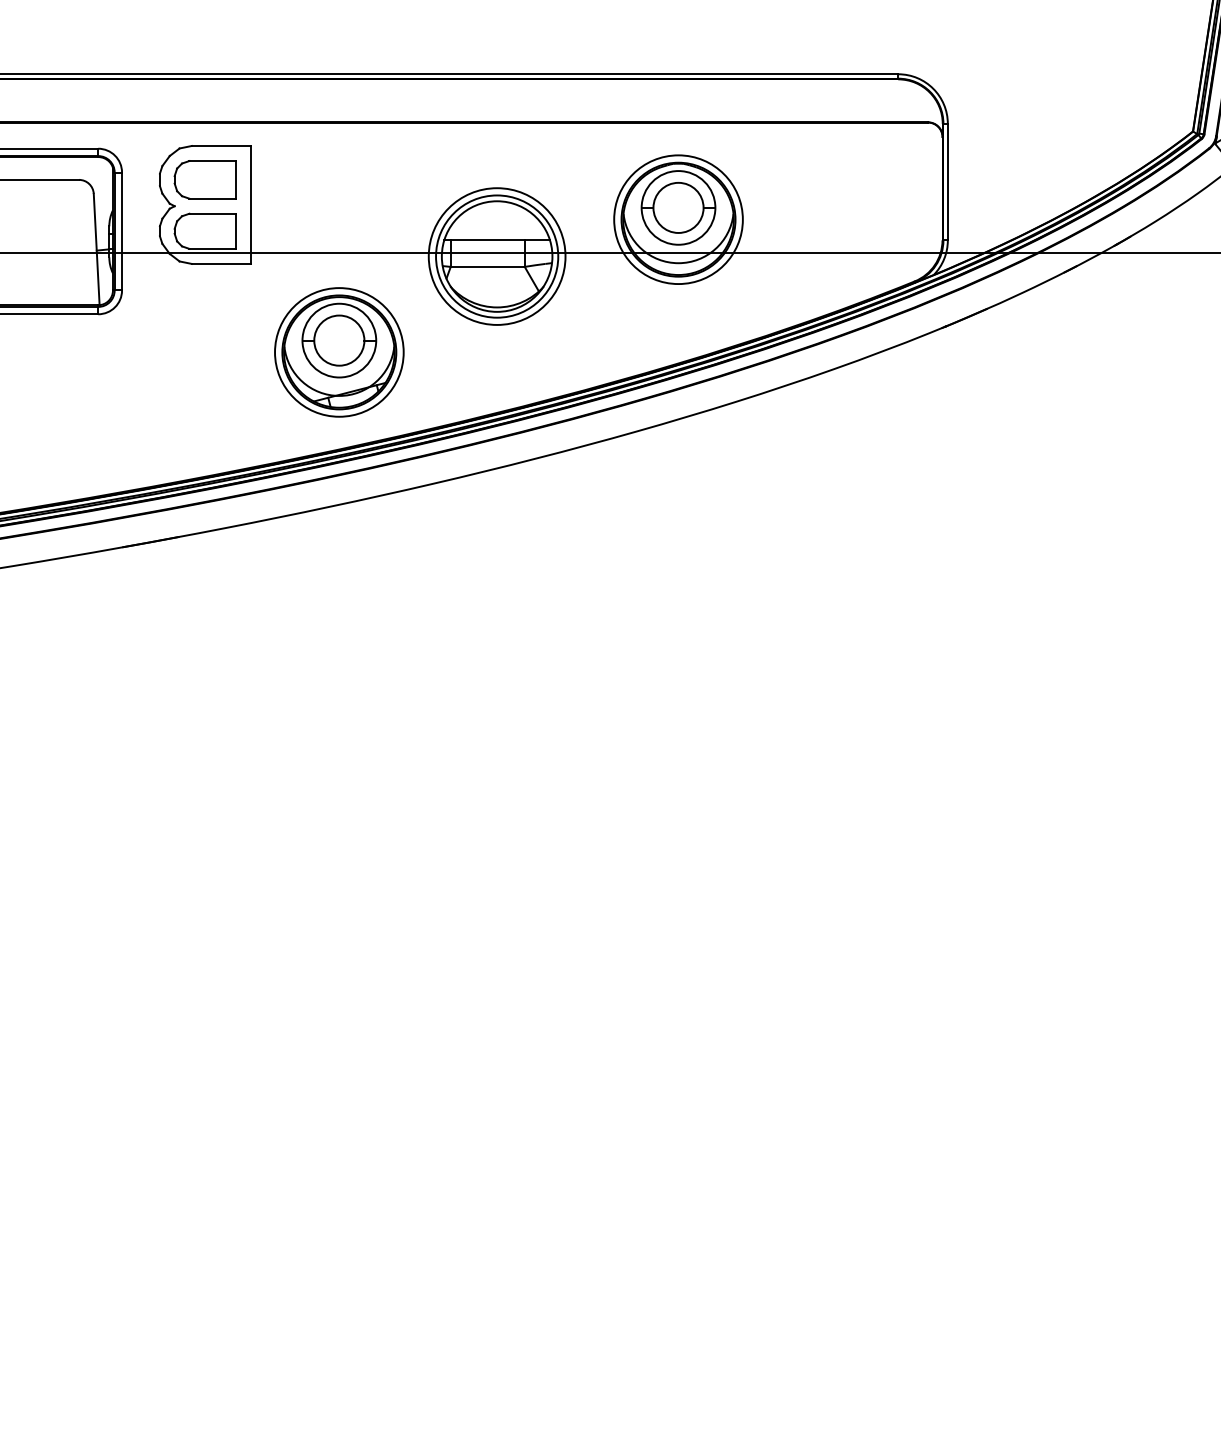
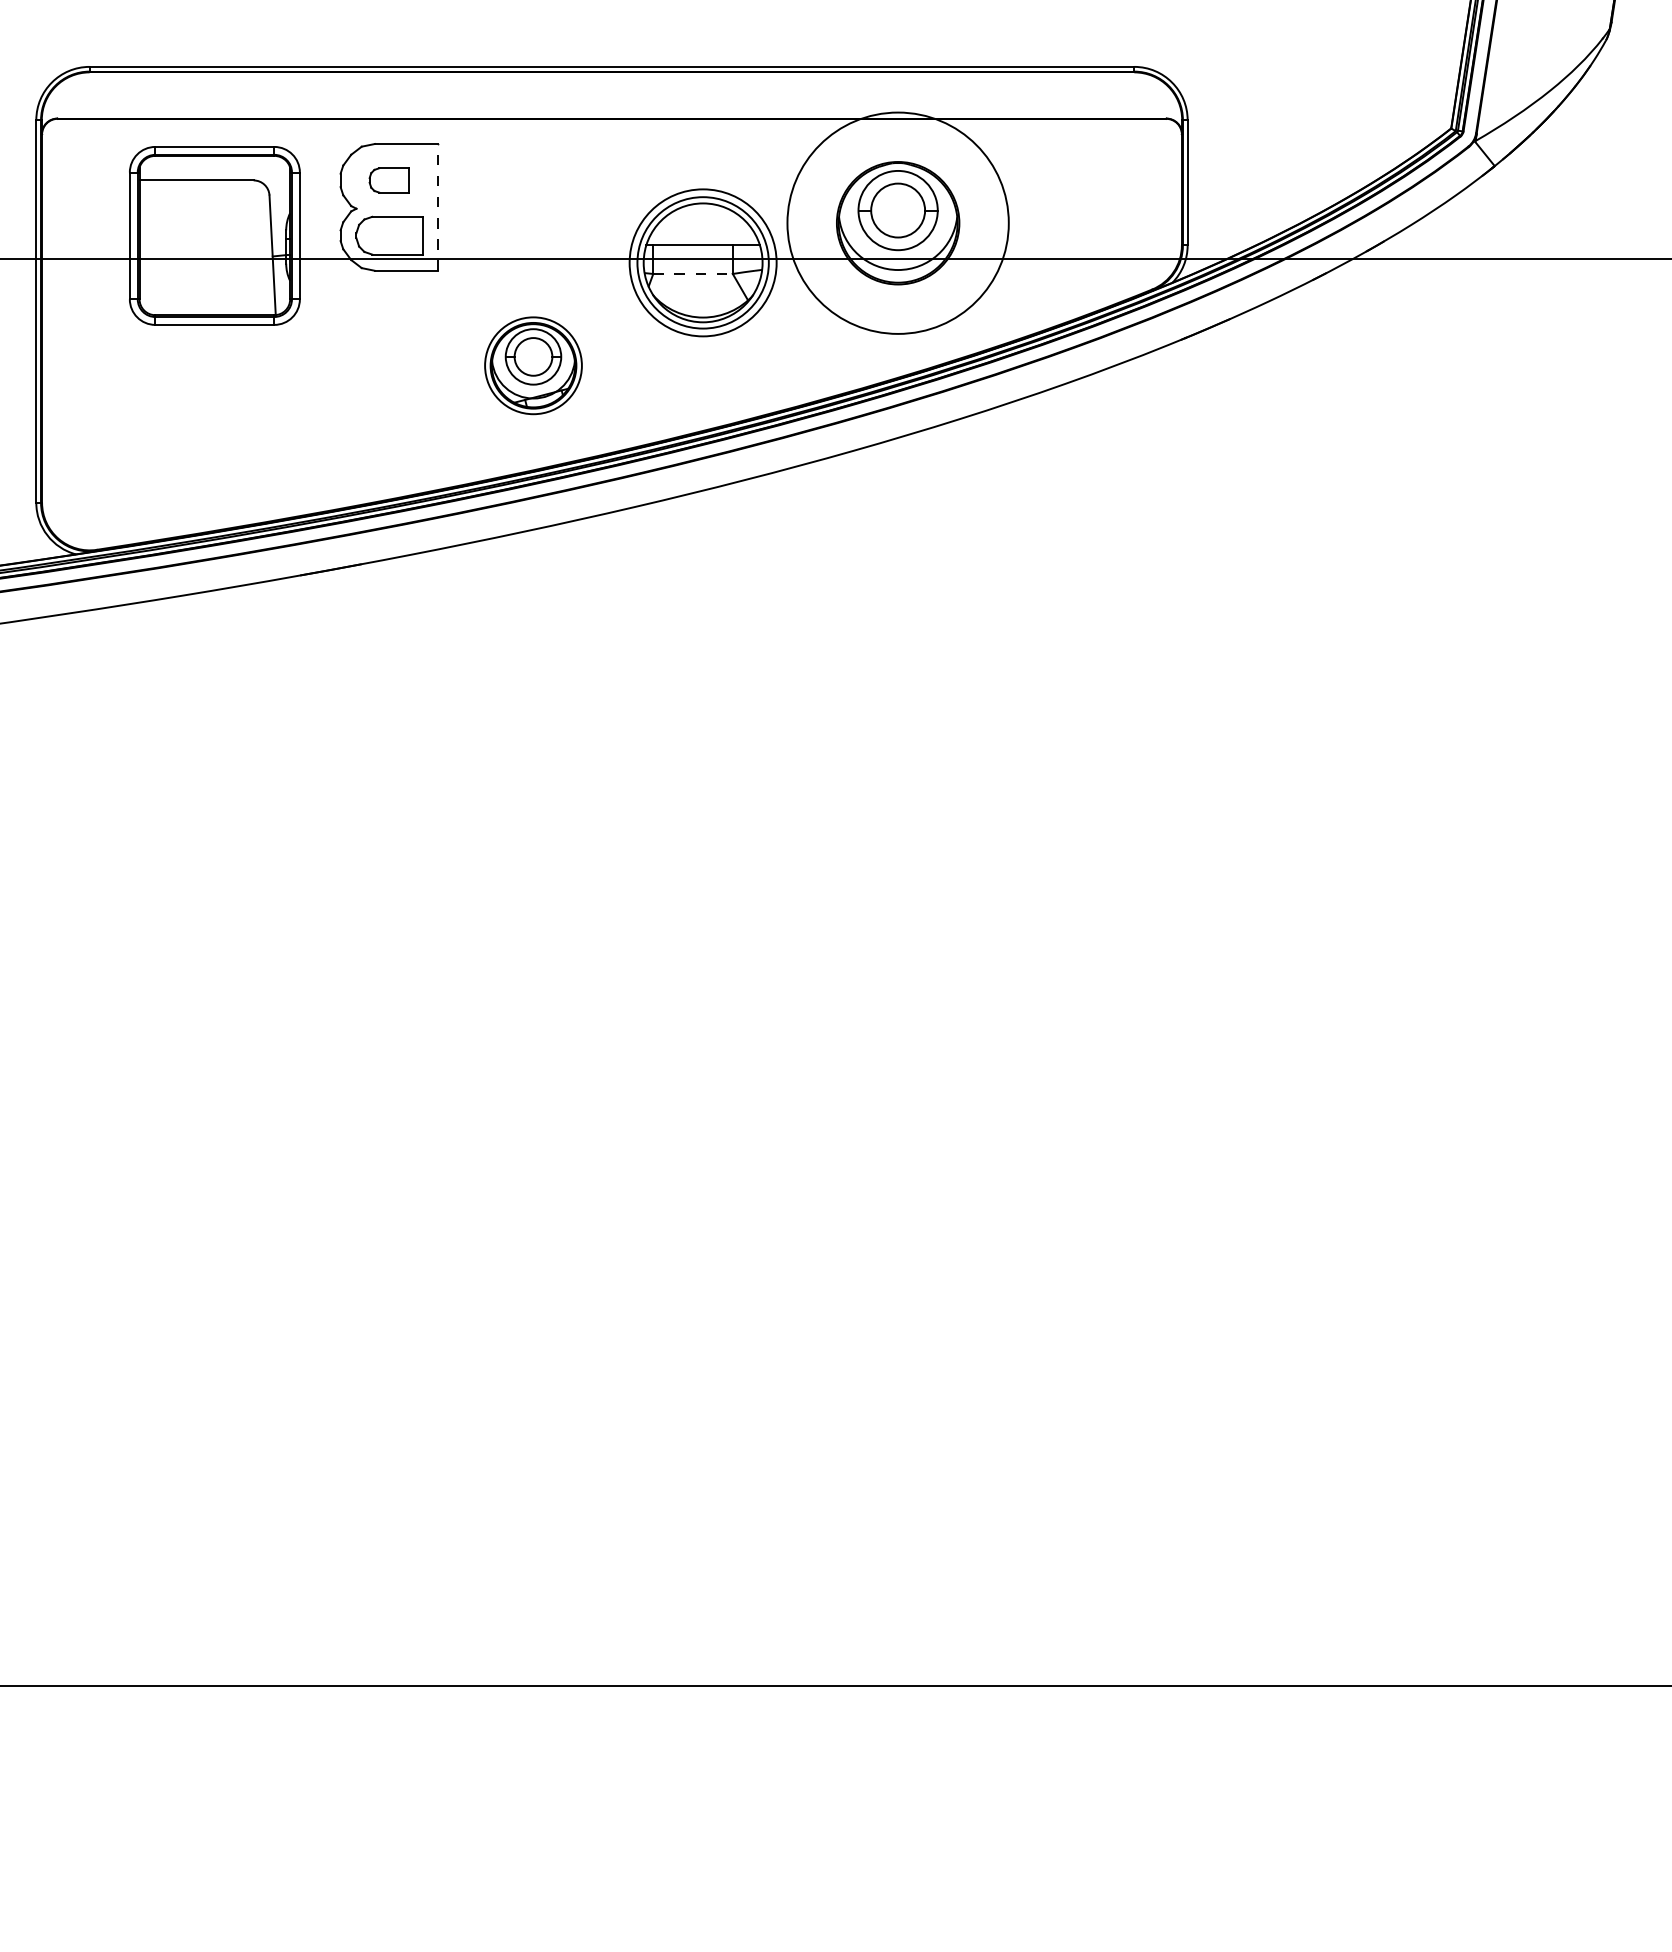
part: (205, 179) -> (389, 180), size x0.6
line: (250, 204) -> (438, 206), solid -> dashed
circle: (677, 219) -> (897, 223), size x1.6
line: (488, 266) -> (693, 273), solid -> dashed
part: (339, 352) -> (533, 365), size x0.7

